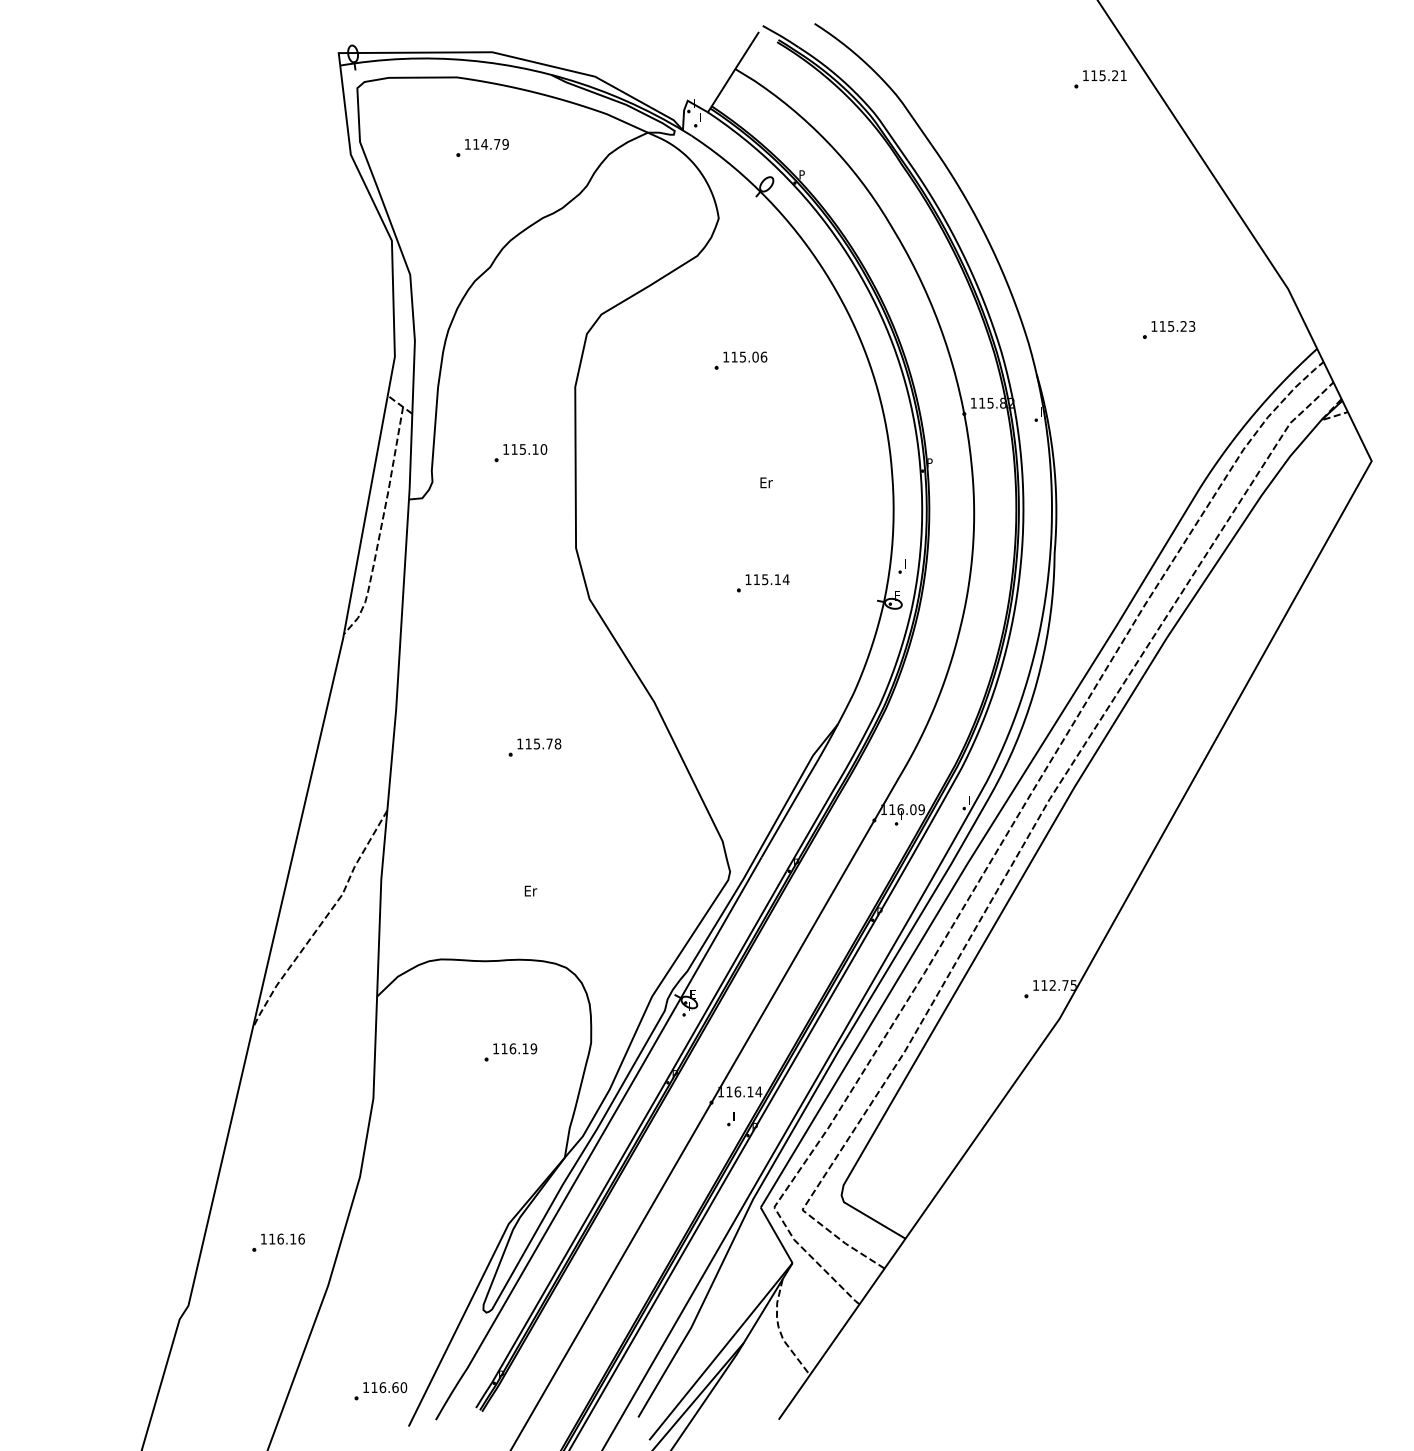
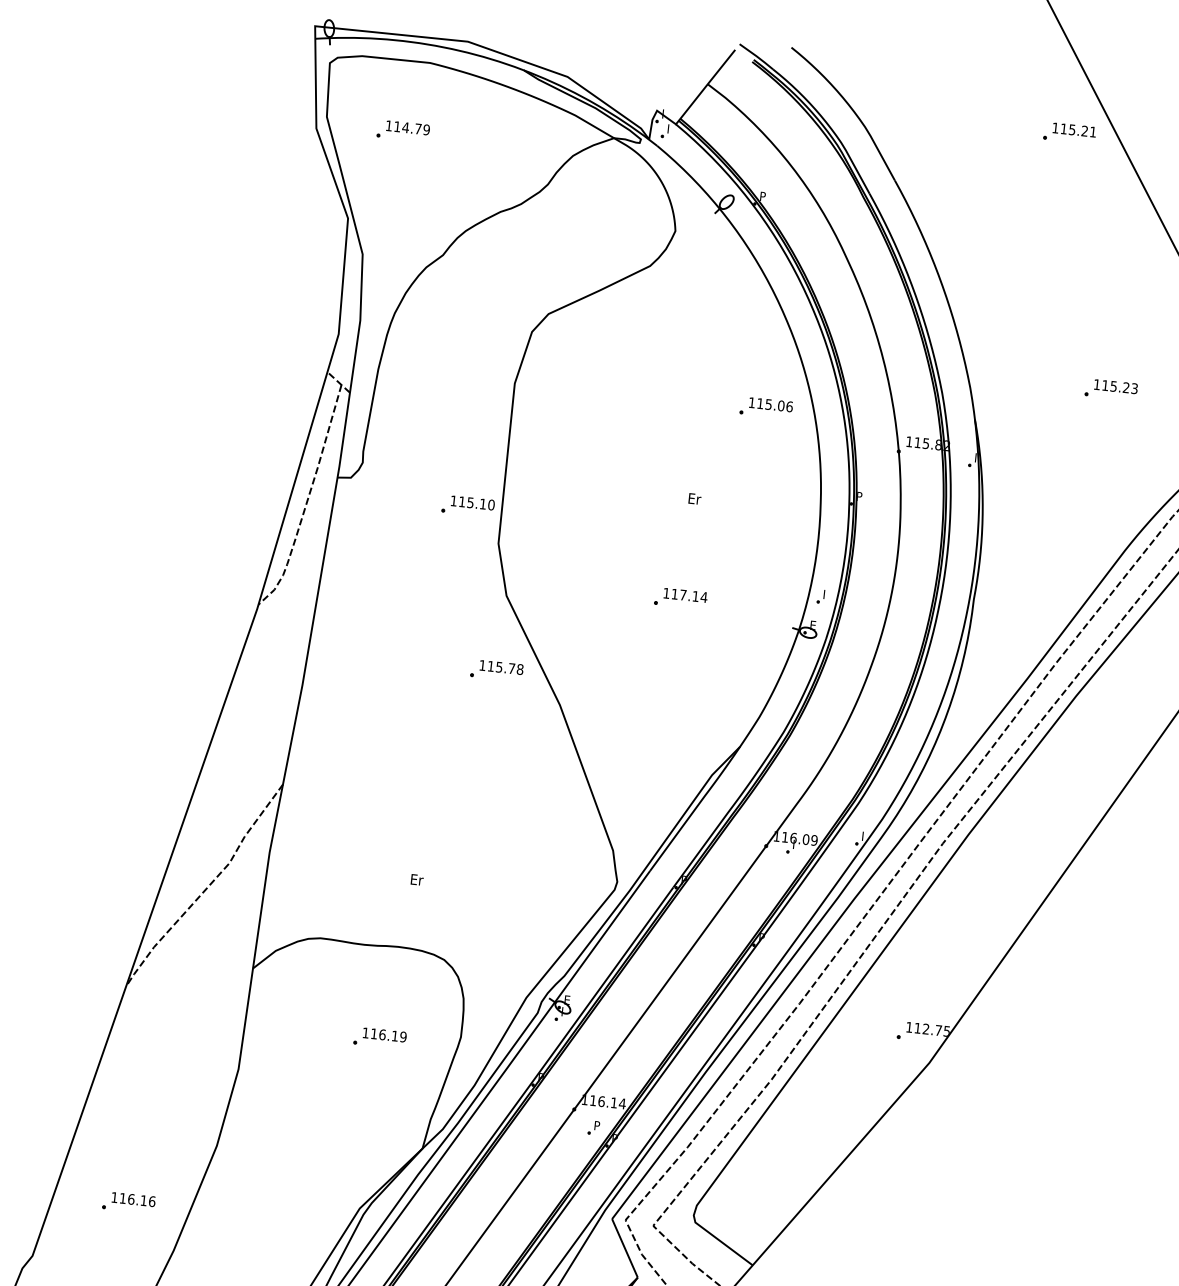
part: (482, 147) -> (403, 130), moved
part: (740, 360) -> (765, 407), moved
part: (520, 453) -> (467, 506), moved
text: (765, 579) -> (683, 594), 115.14 -> 117.14
part: (534, 747) -> (496, 670), moved
text: (735, 1115) -> (596, 1124), I -> P

